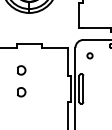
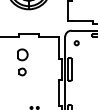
part: (21, 70) -> (22, 54), size x1.6

